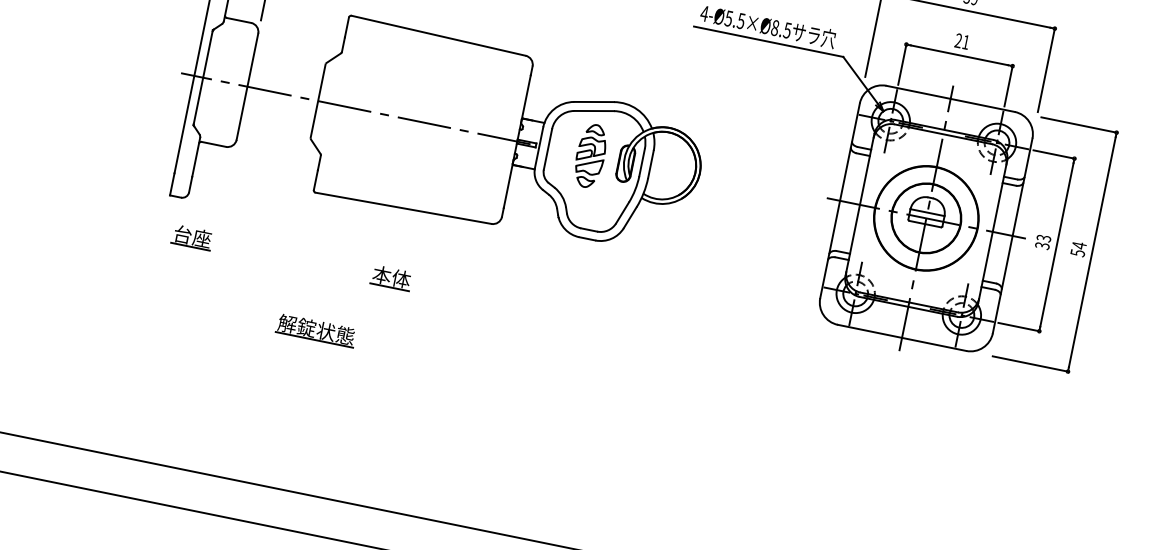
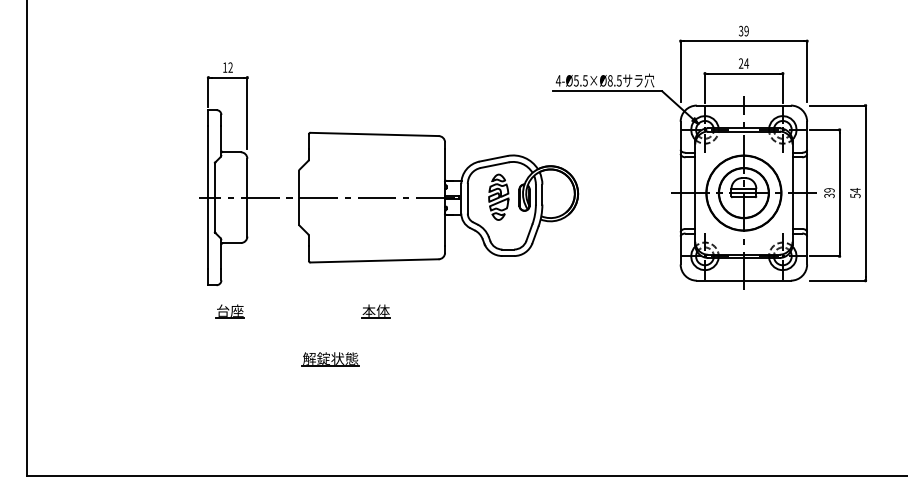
text: (965, 42) -> (746, 63), 21 -> 24
text: (1043, 238) -> (829, 190), 33 -> 39

